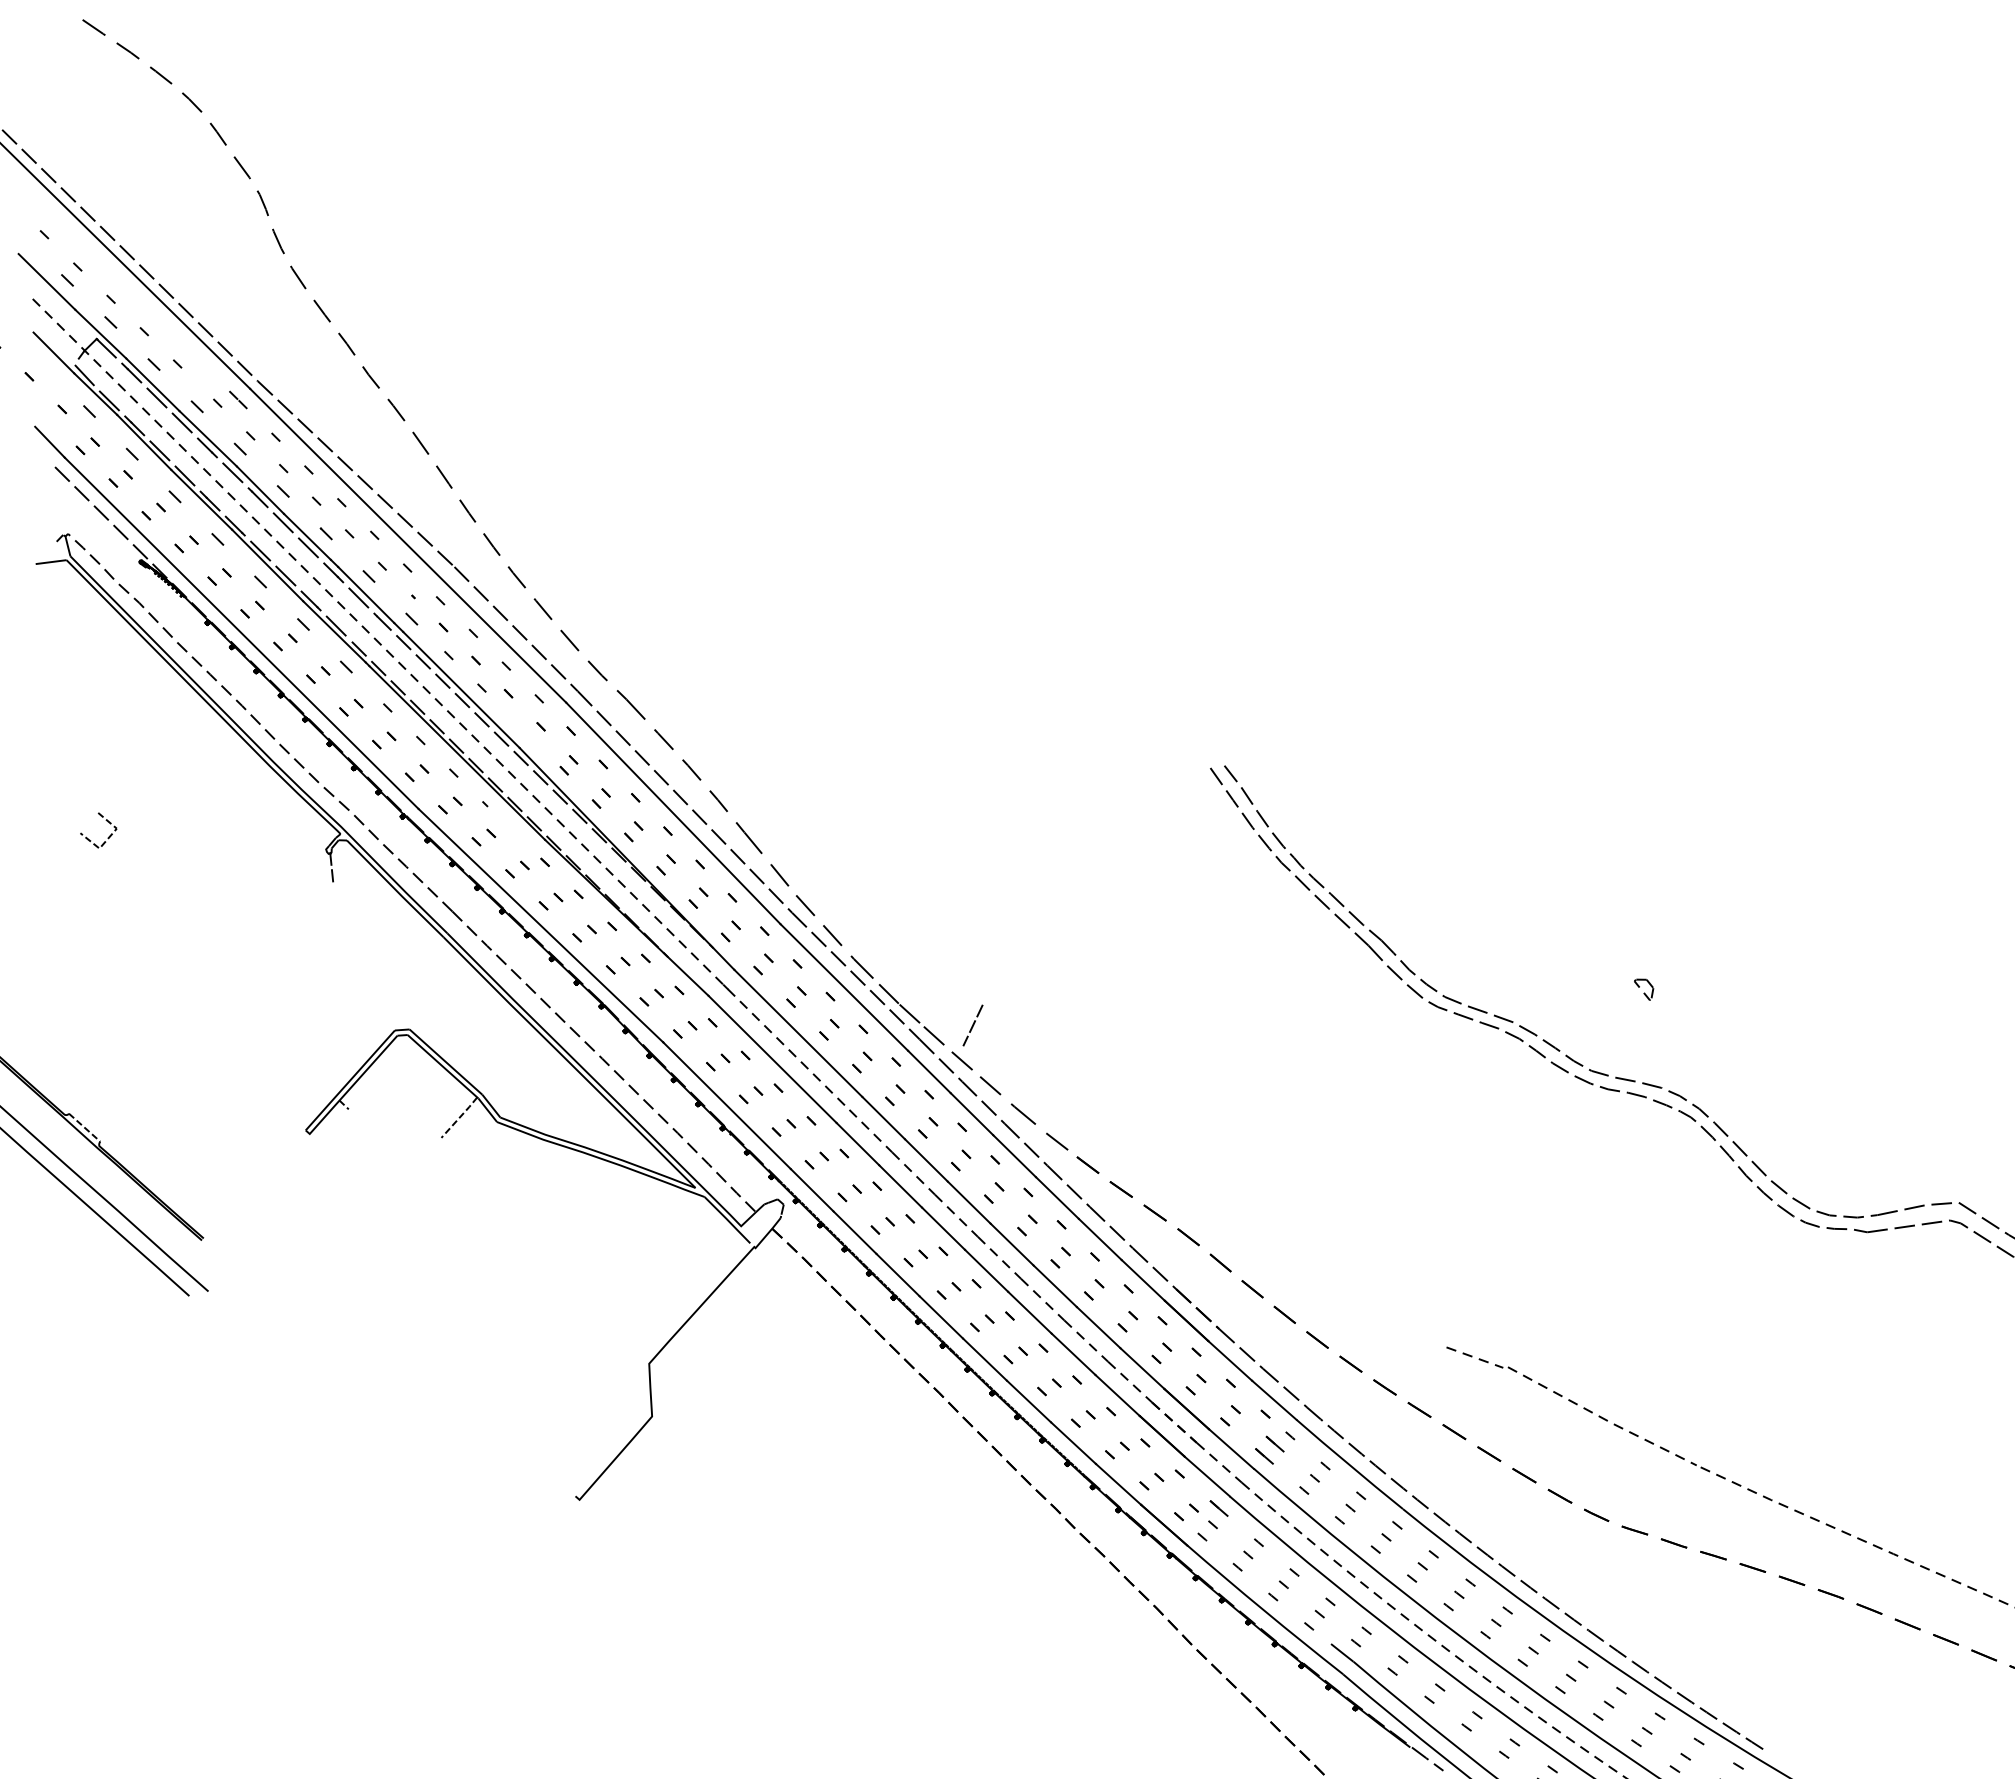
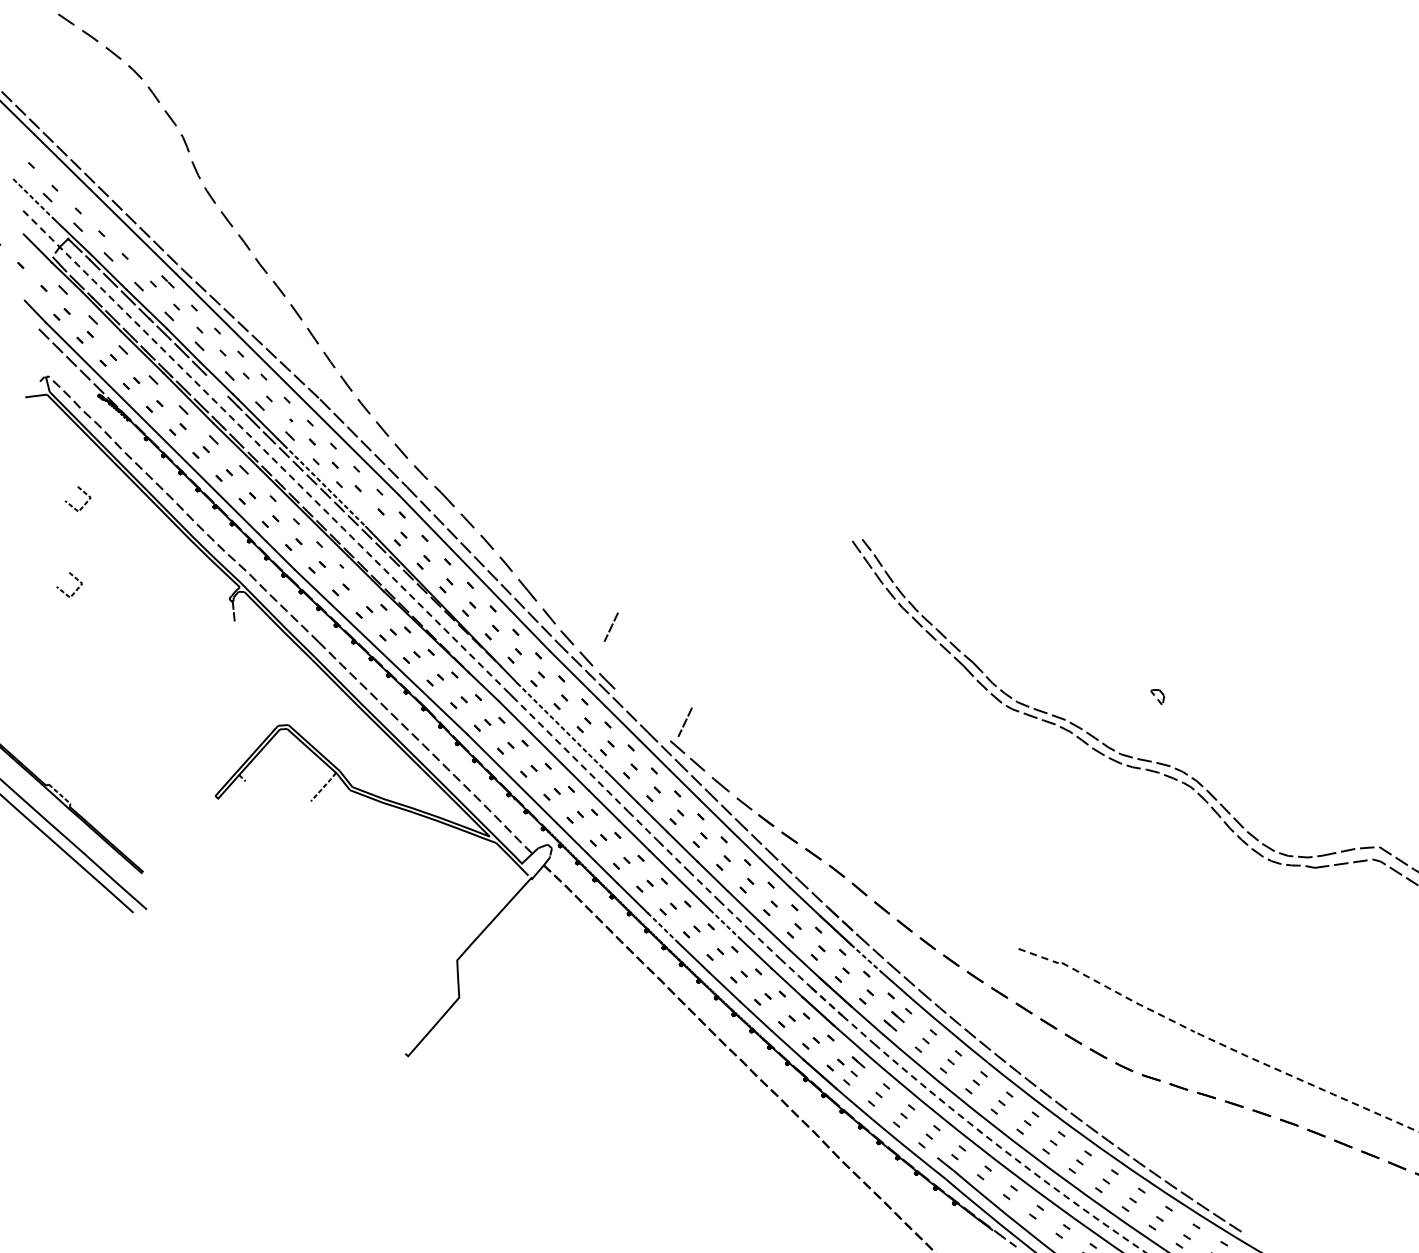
line: (46, 281) -> (32, 198), solid -> dashed
line: (307, 547) -> (216, 385), removed
line: (461, 690) -> (325, 486), solid -> dashed
line: (119, 715) -> (84, 503), added
line: (867, 890) -> (610, 627), added
part: (911, 1014) -> (641, 714), removed
line: (798, 1033) -> (562, 727), solid -> dashed
line: (1030, 1313) -> (725, 925), solid -> dashed
line: (941, 1317) -> (663, 927), solid -> dashed
line: (1230, 1360) -> (866, 958), solid -> dashed

